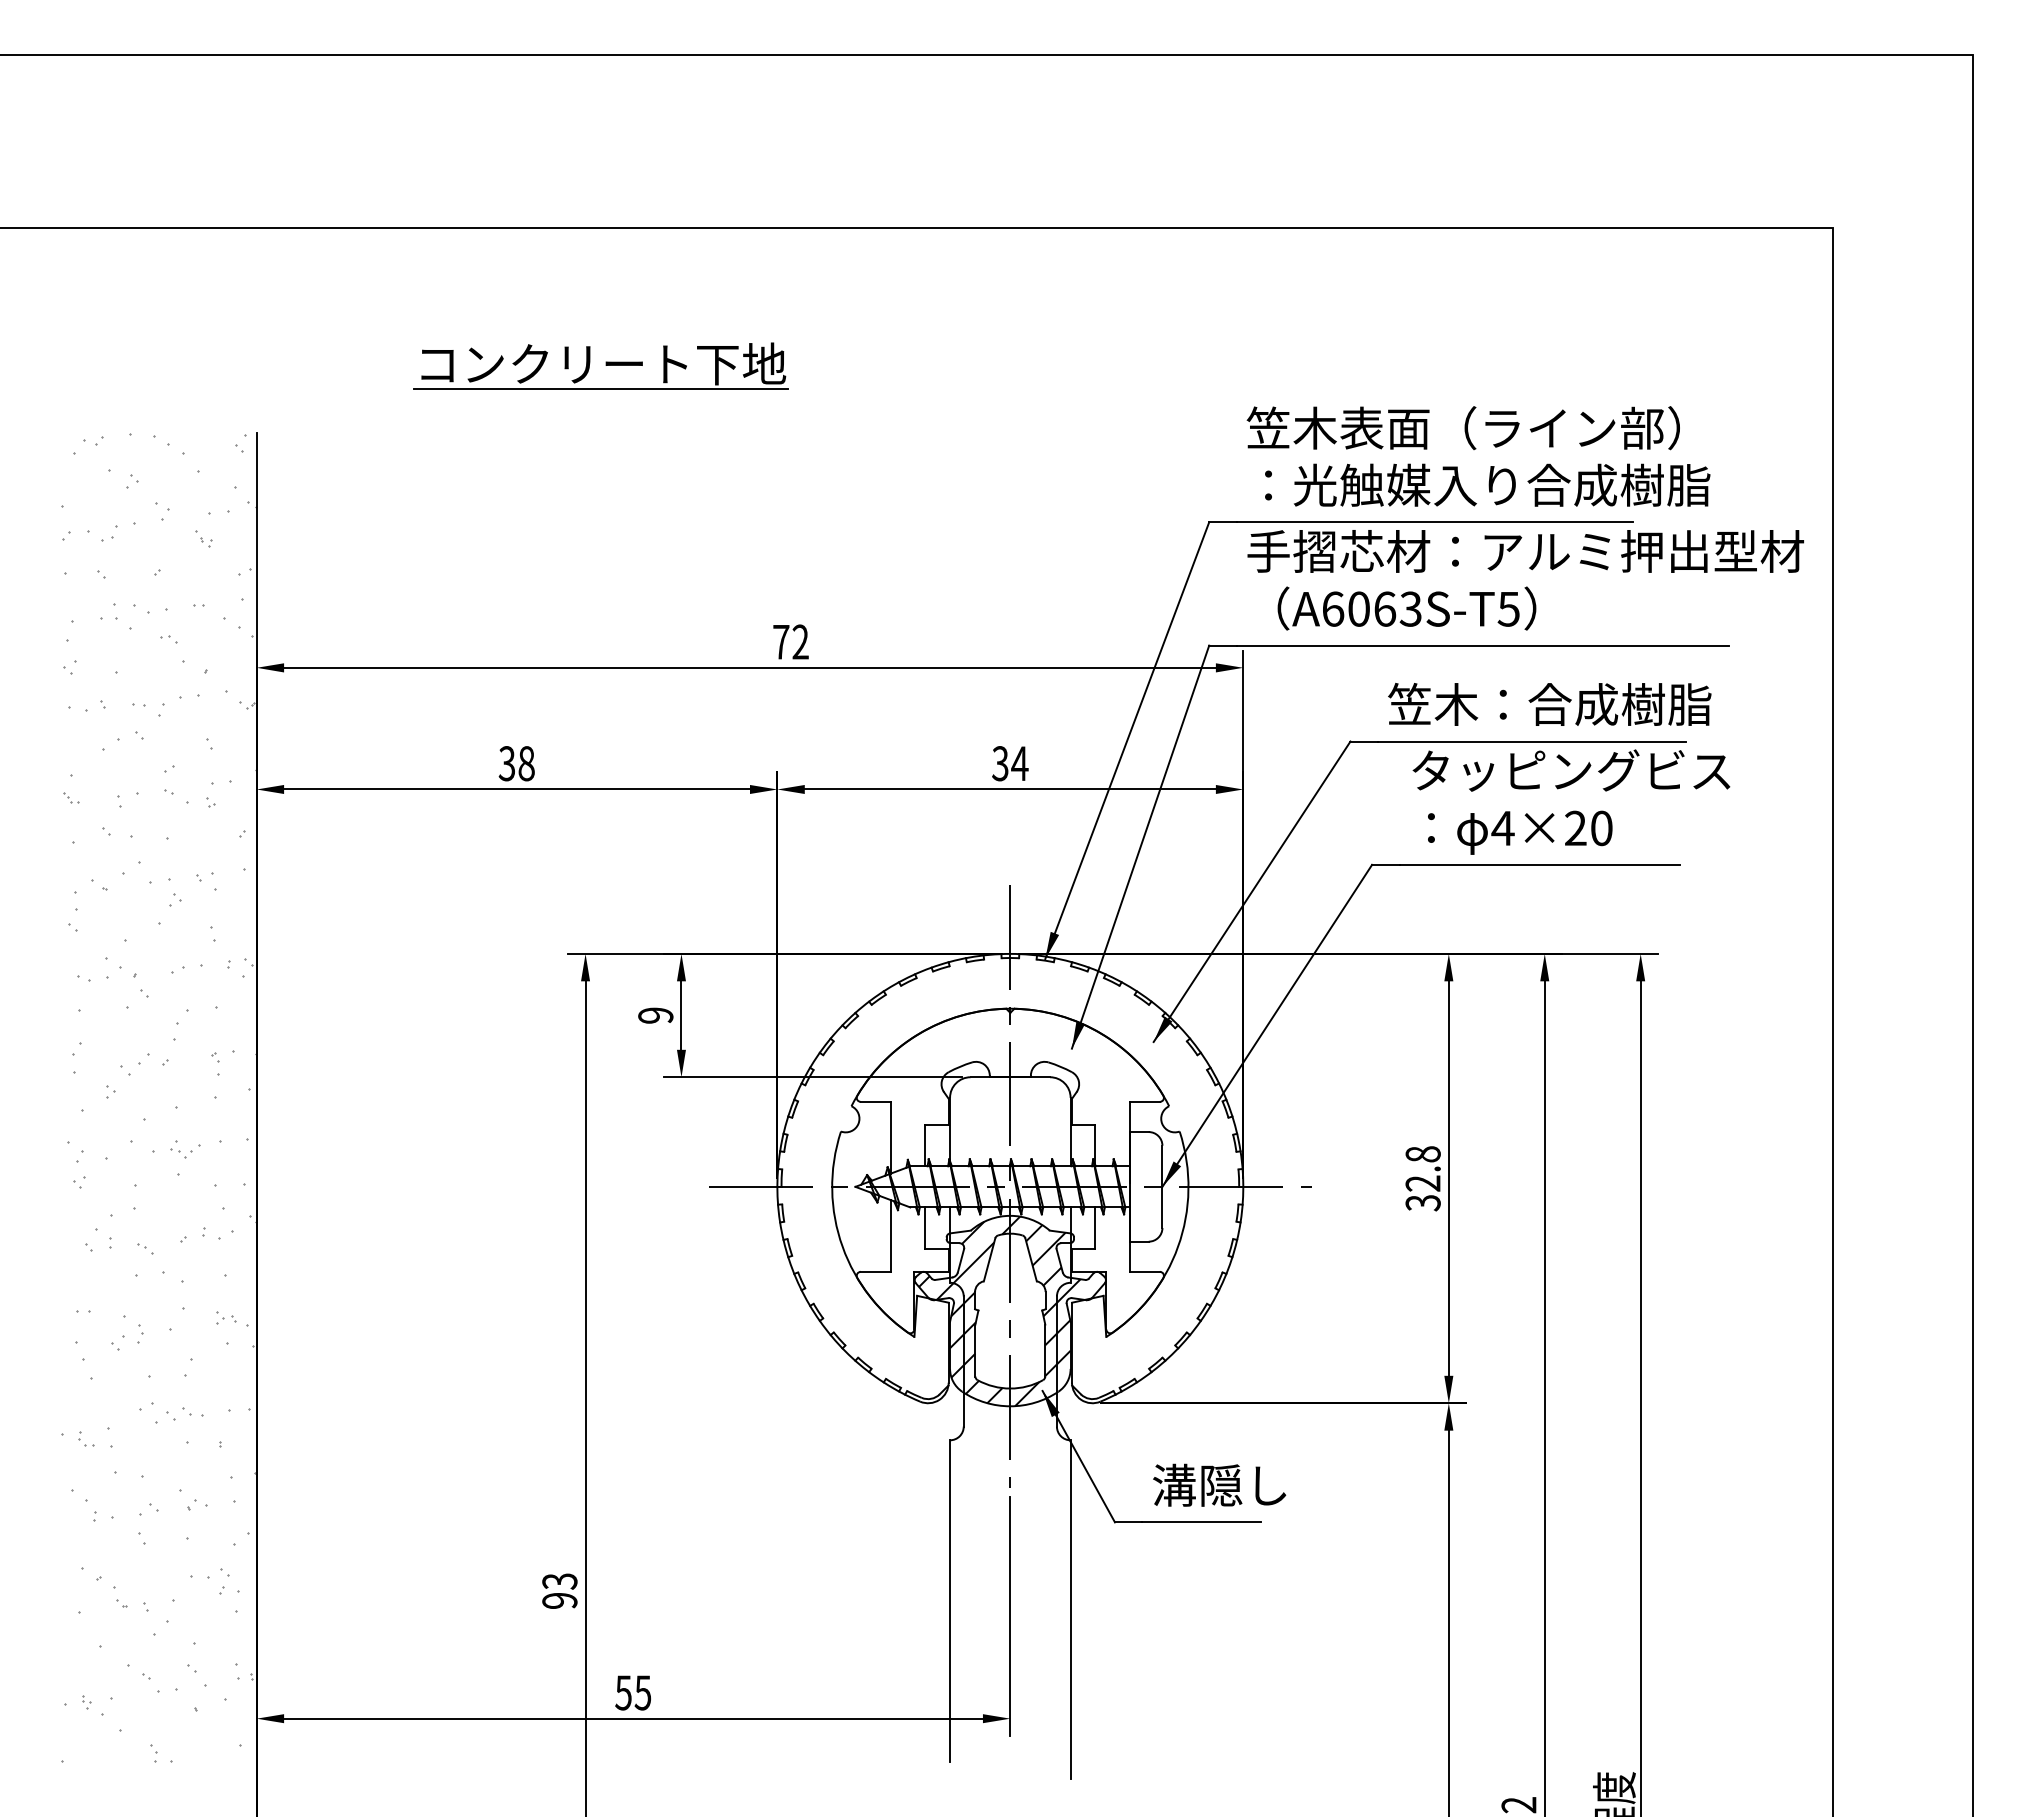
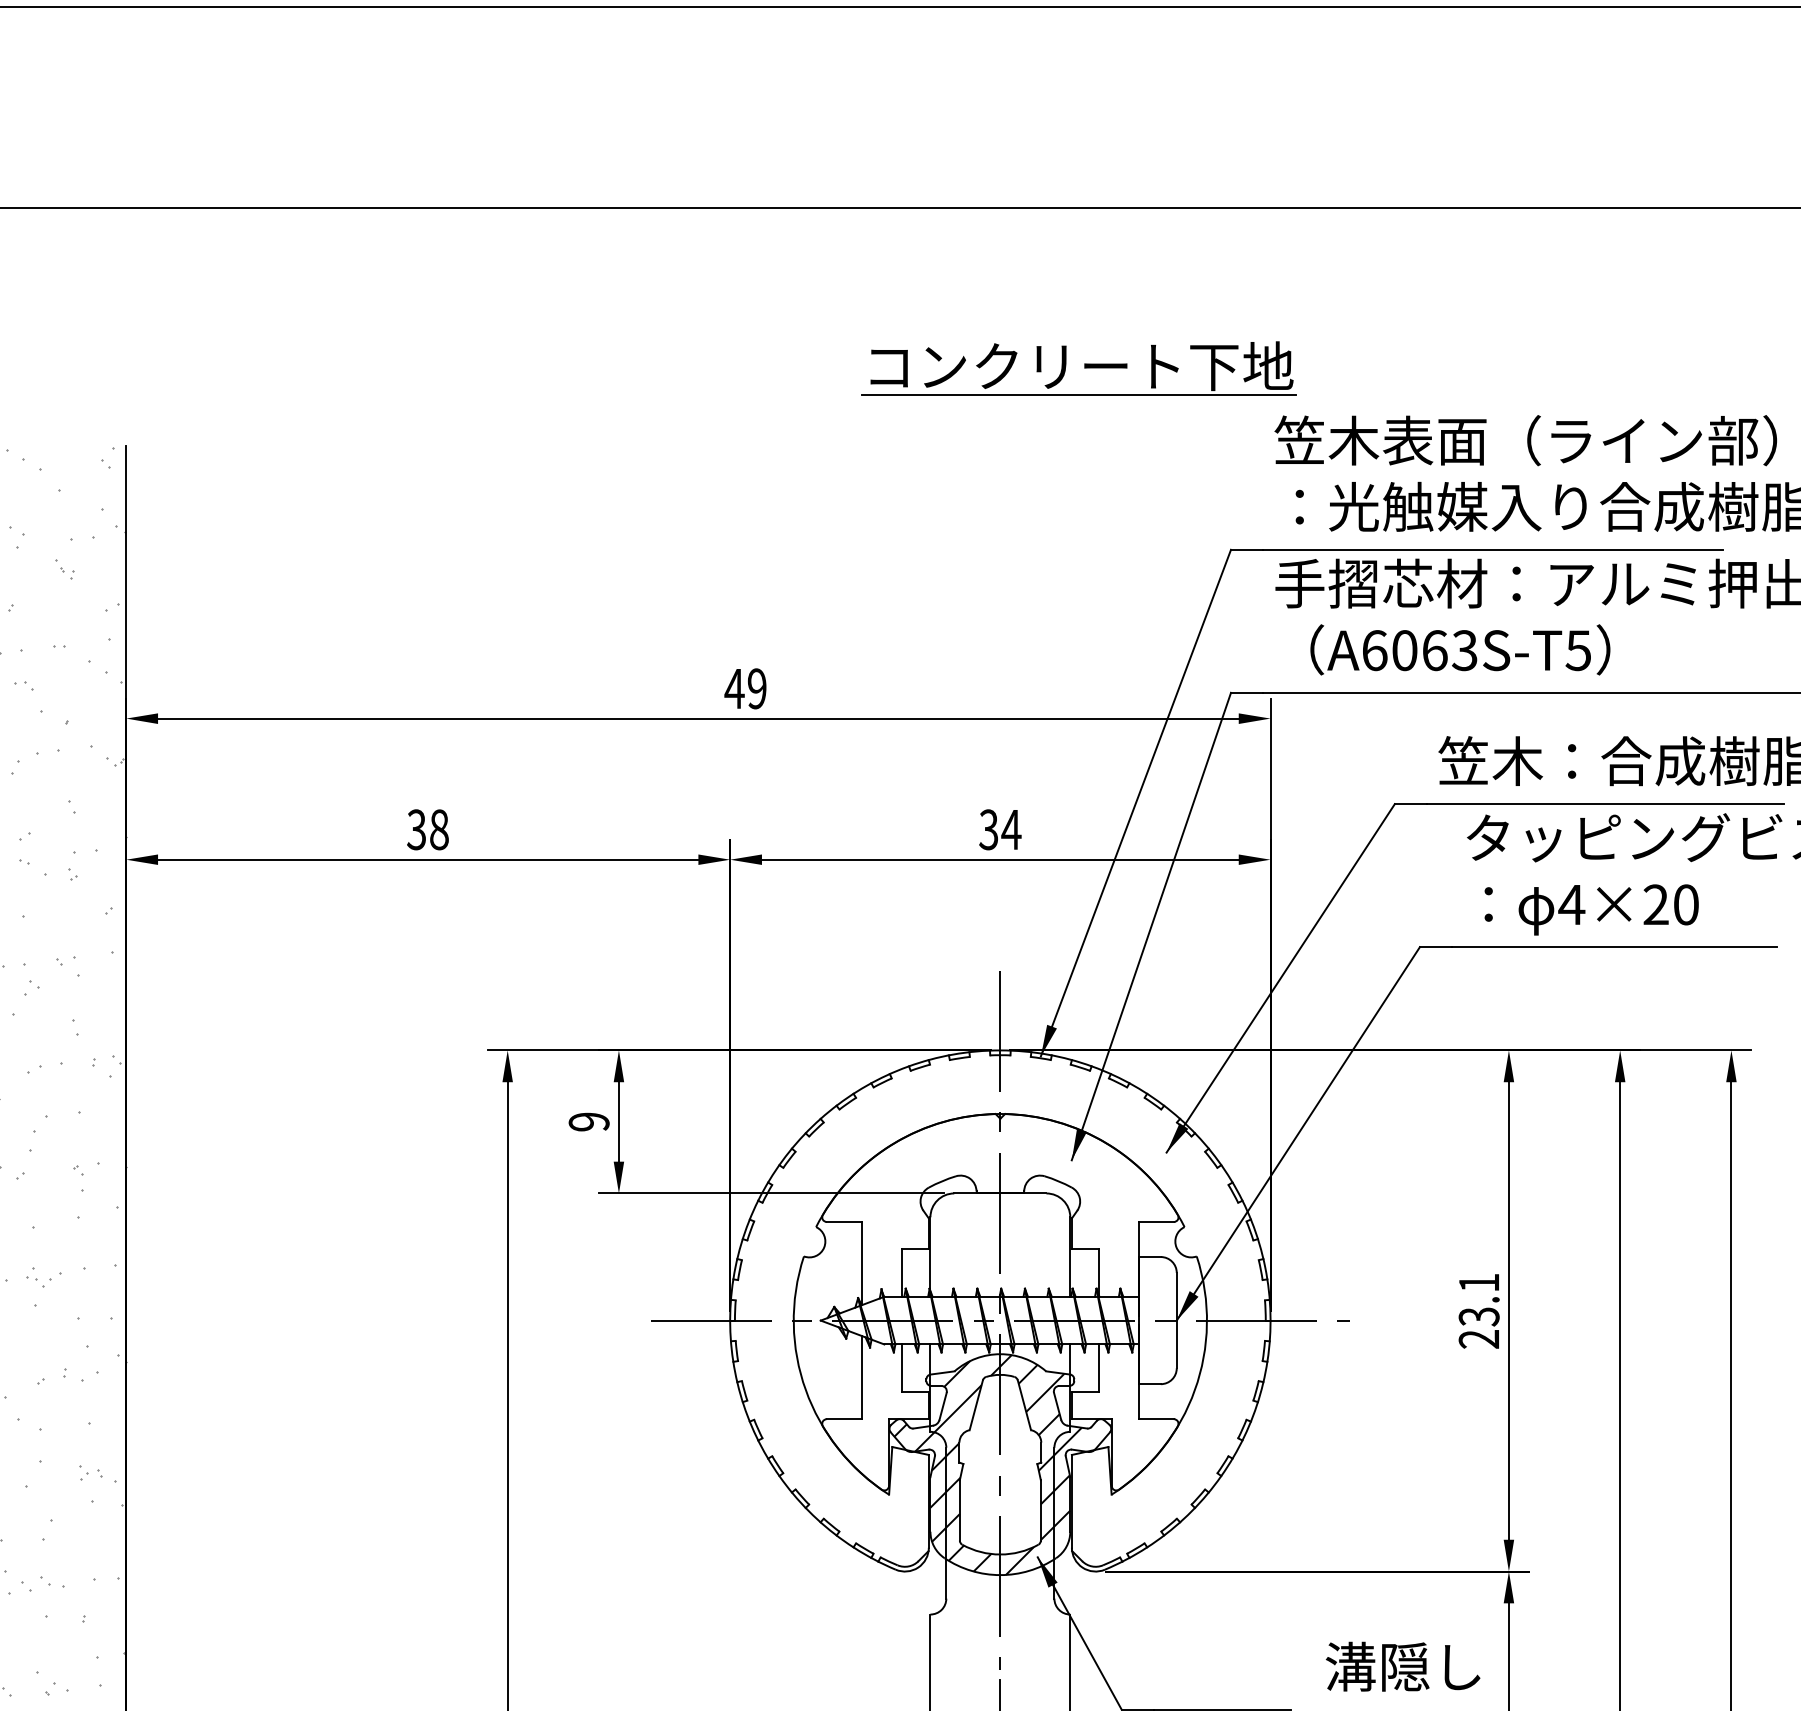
part: (600, 365) -> (1078, 367), moved
text: (790, 642) -> (745, 689), 72 -> 49
text: (1422, 1178) -> (1478, 1310), 32.8 -> 23.1
text: (1219, 1484) -> (1402, 1665), moved

